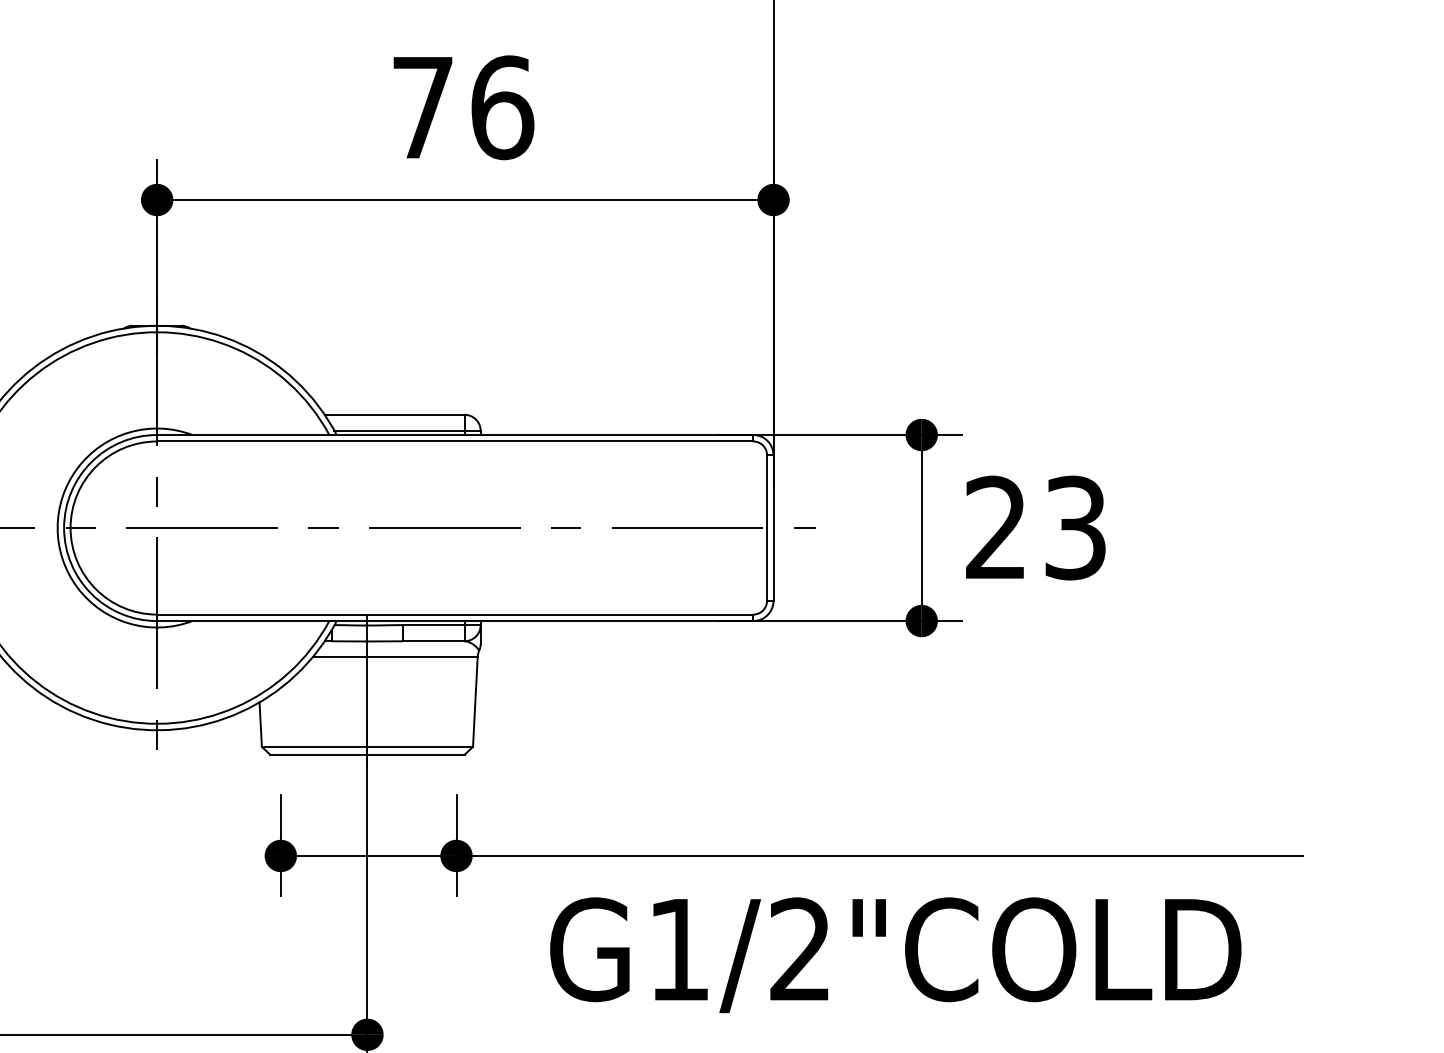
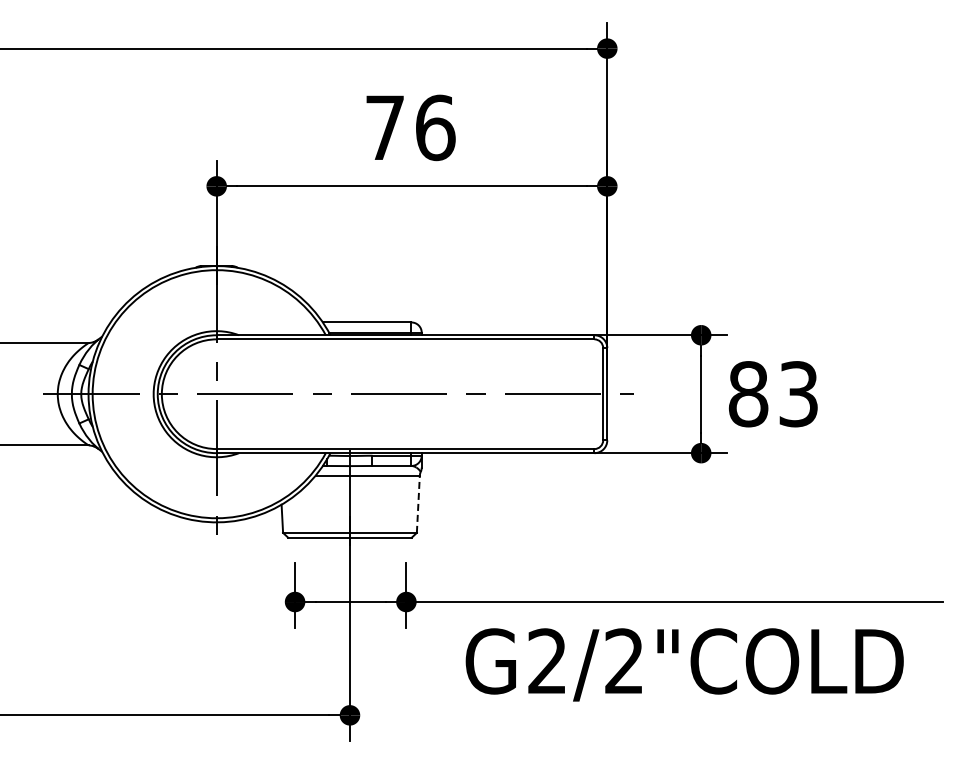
text: (996, 528) -> (748, 394), 23 -> 83
line: (475, 702) -> (418, 504), solid -> dashed
text: (677, 948) -> (546, 660), G1/2"COLD -> G2/2"COLD

